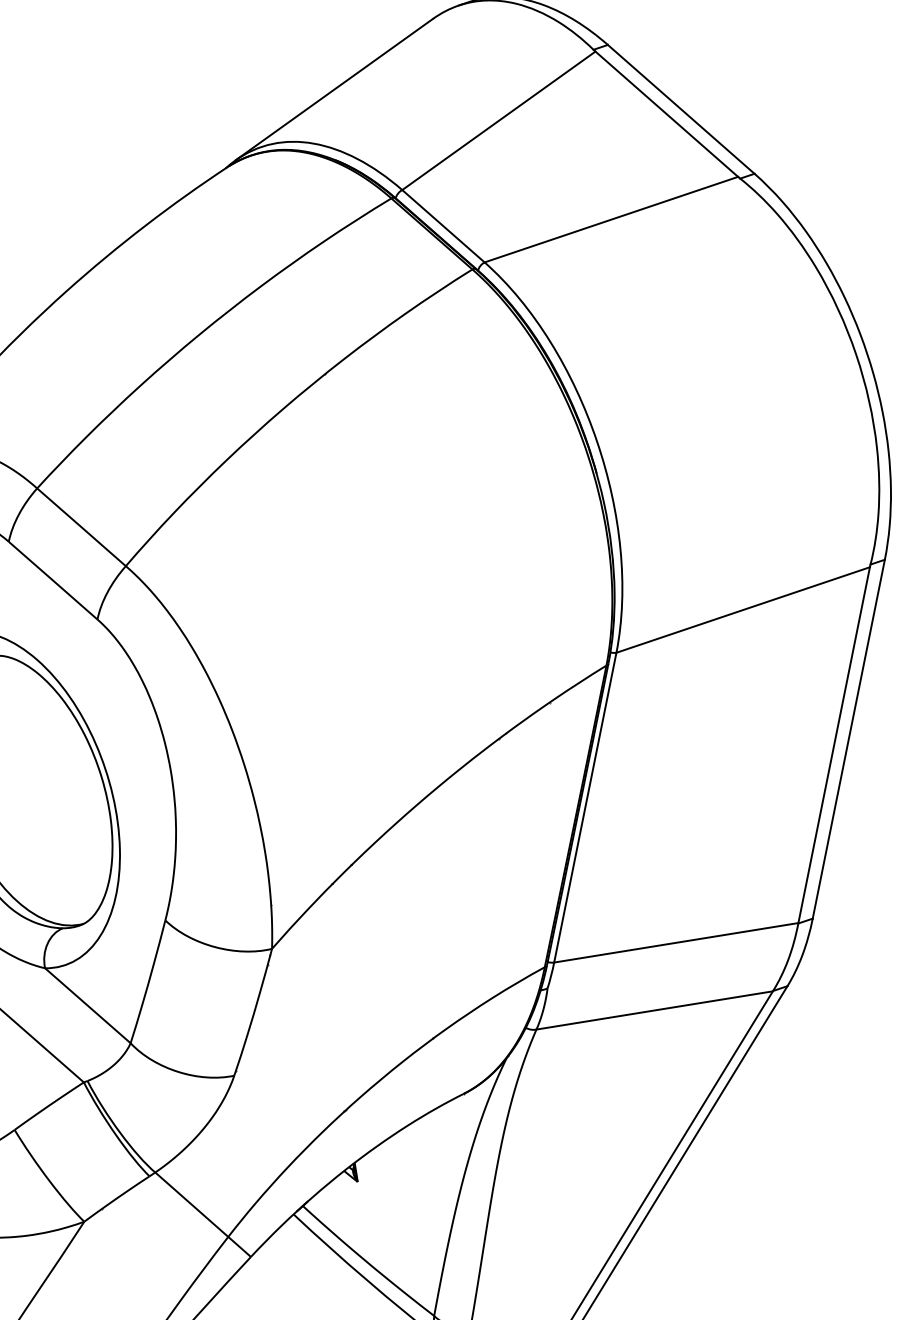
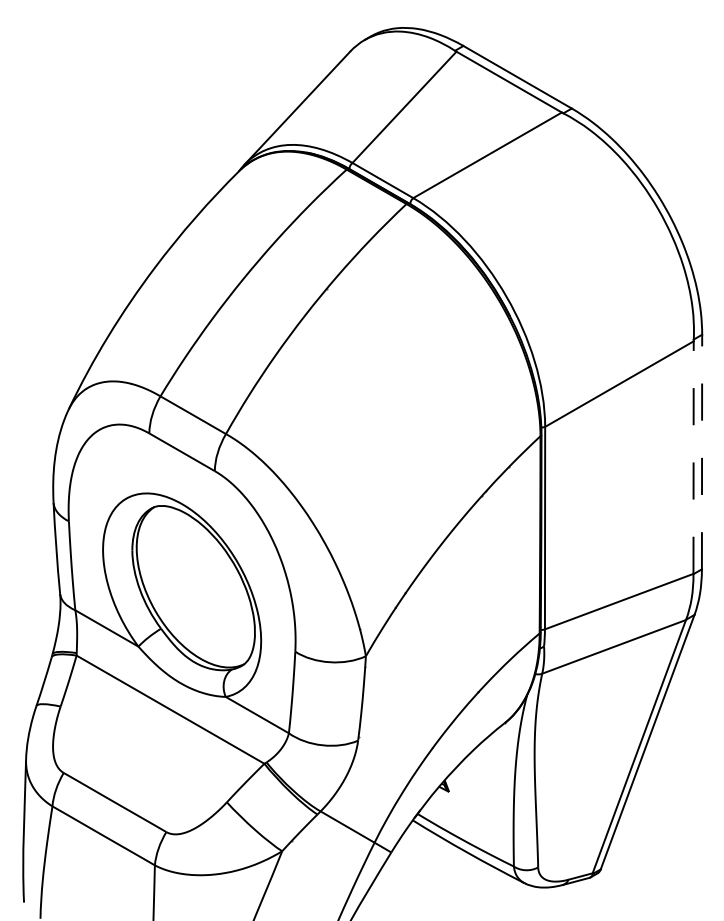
line: (849, 738) -> (702, 451), solid -> dashed
line: (834, 744) -> (693, 457), solid -> dashed

